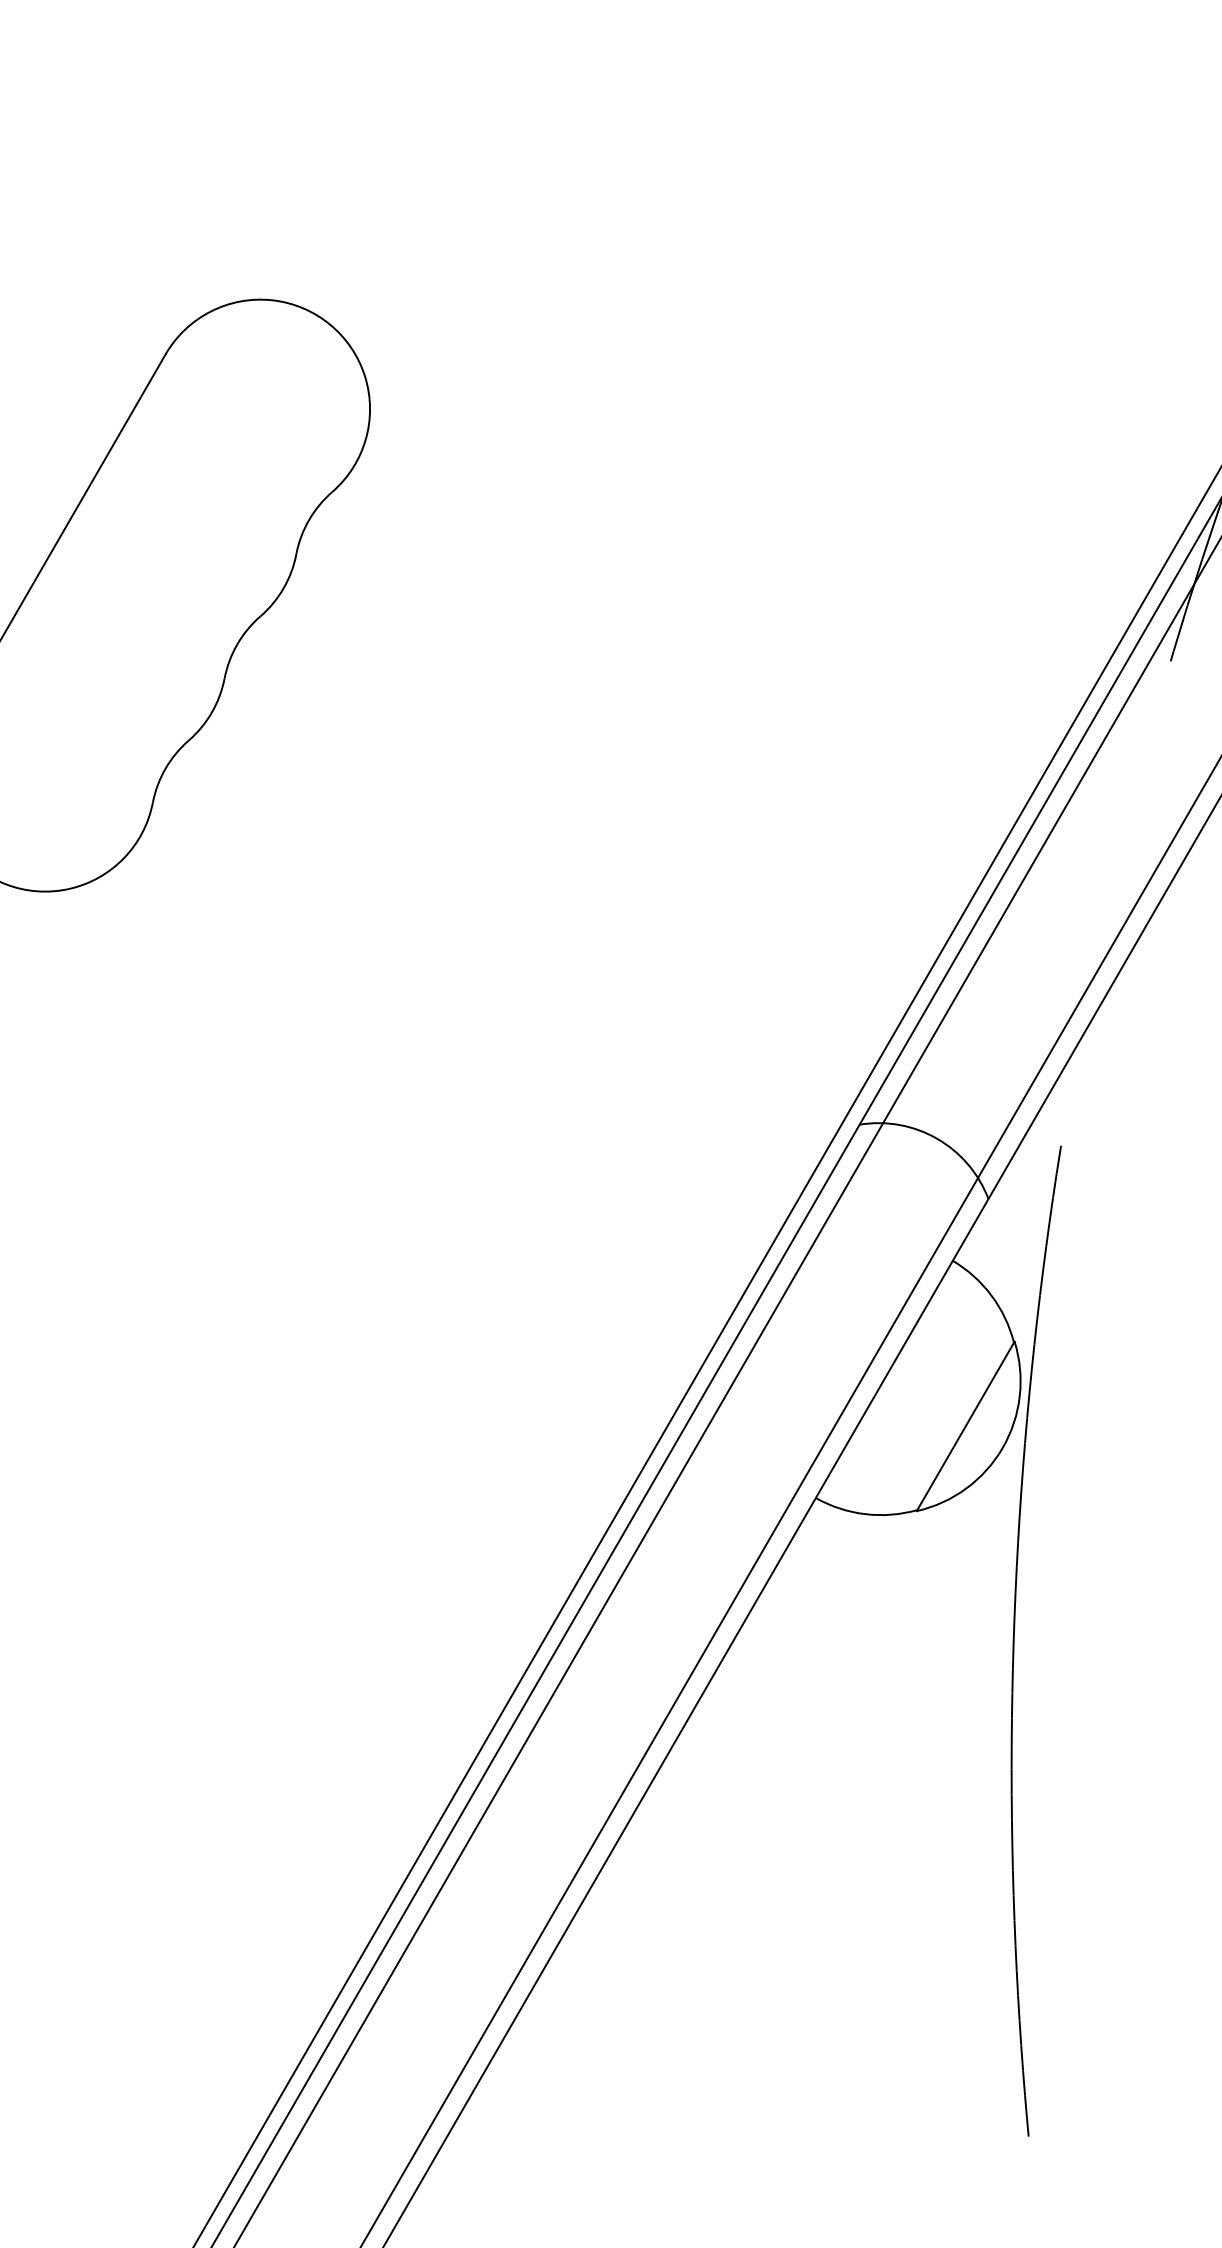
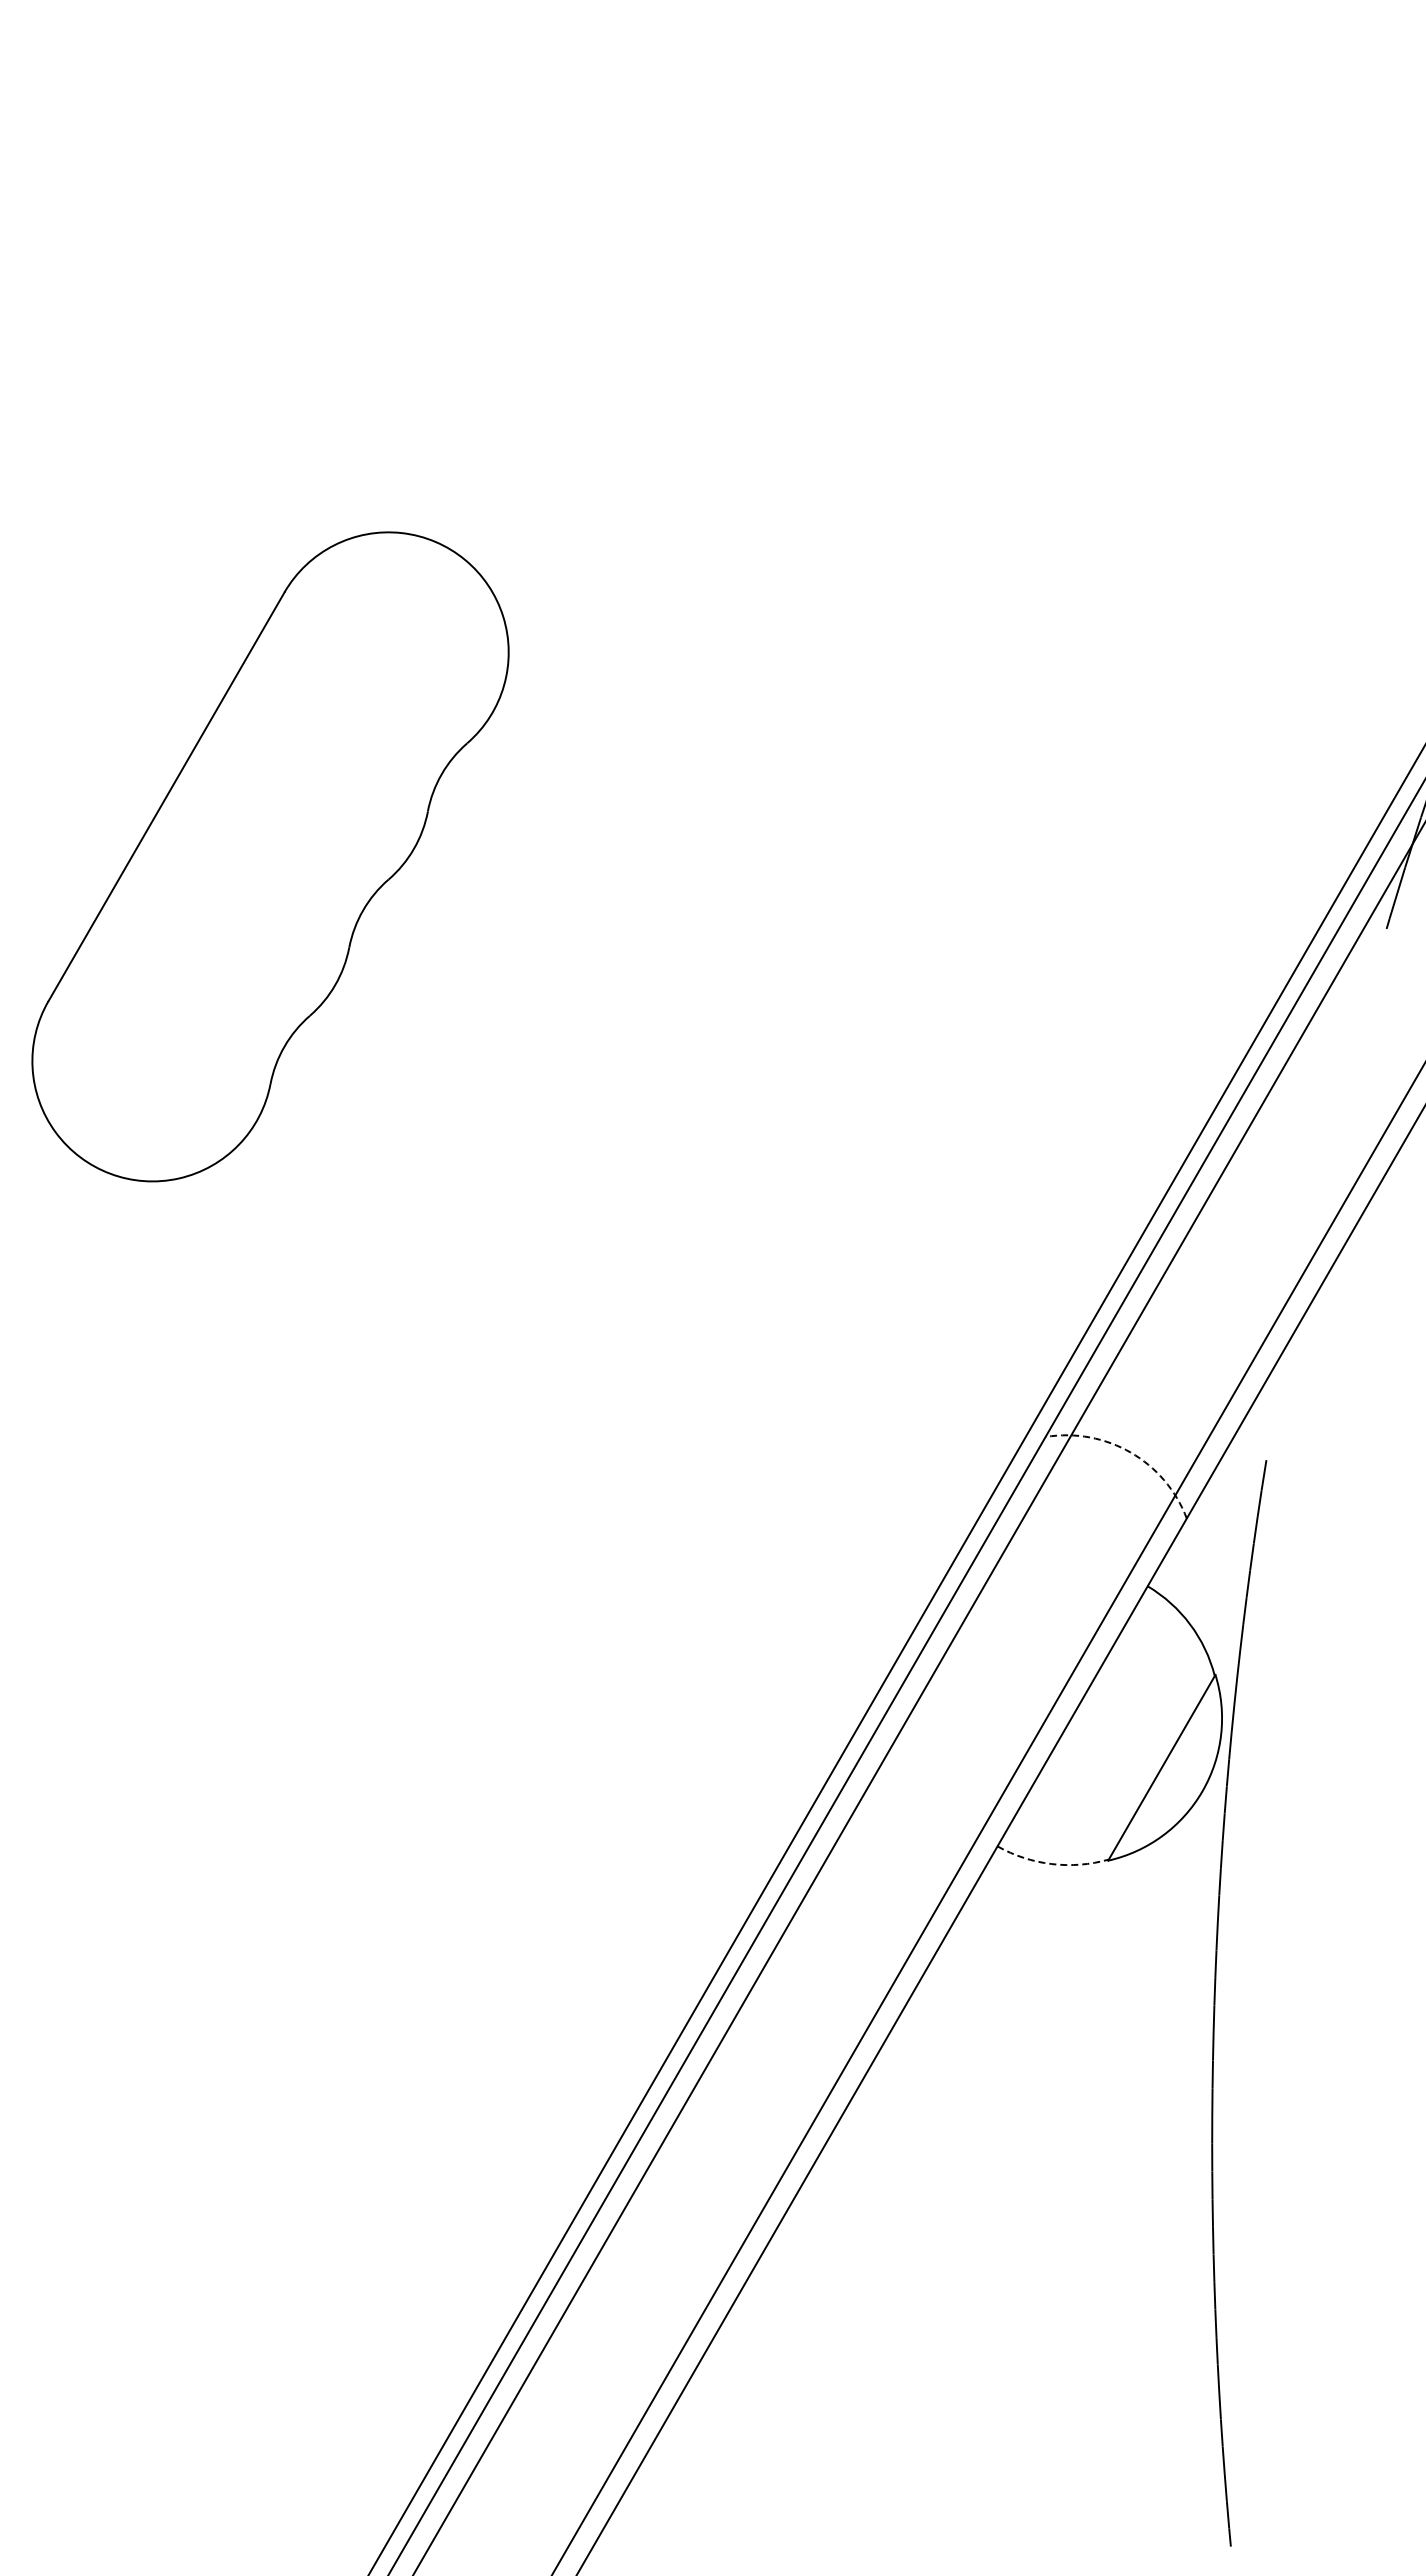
arc: (937, 1138) -> (1130, 1452), solid -> dashed
arc: (865, 1514) -> (1051, 1864), solid -> dashed

